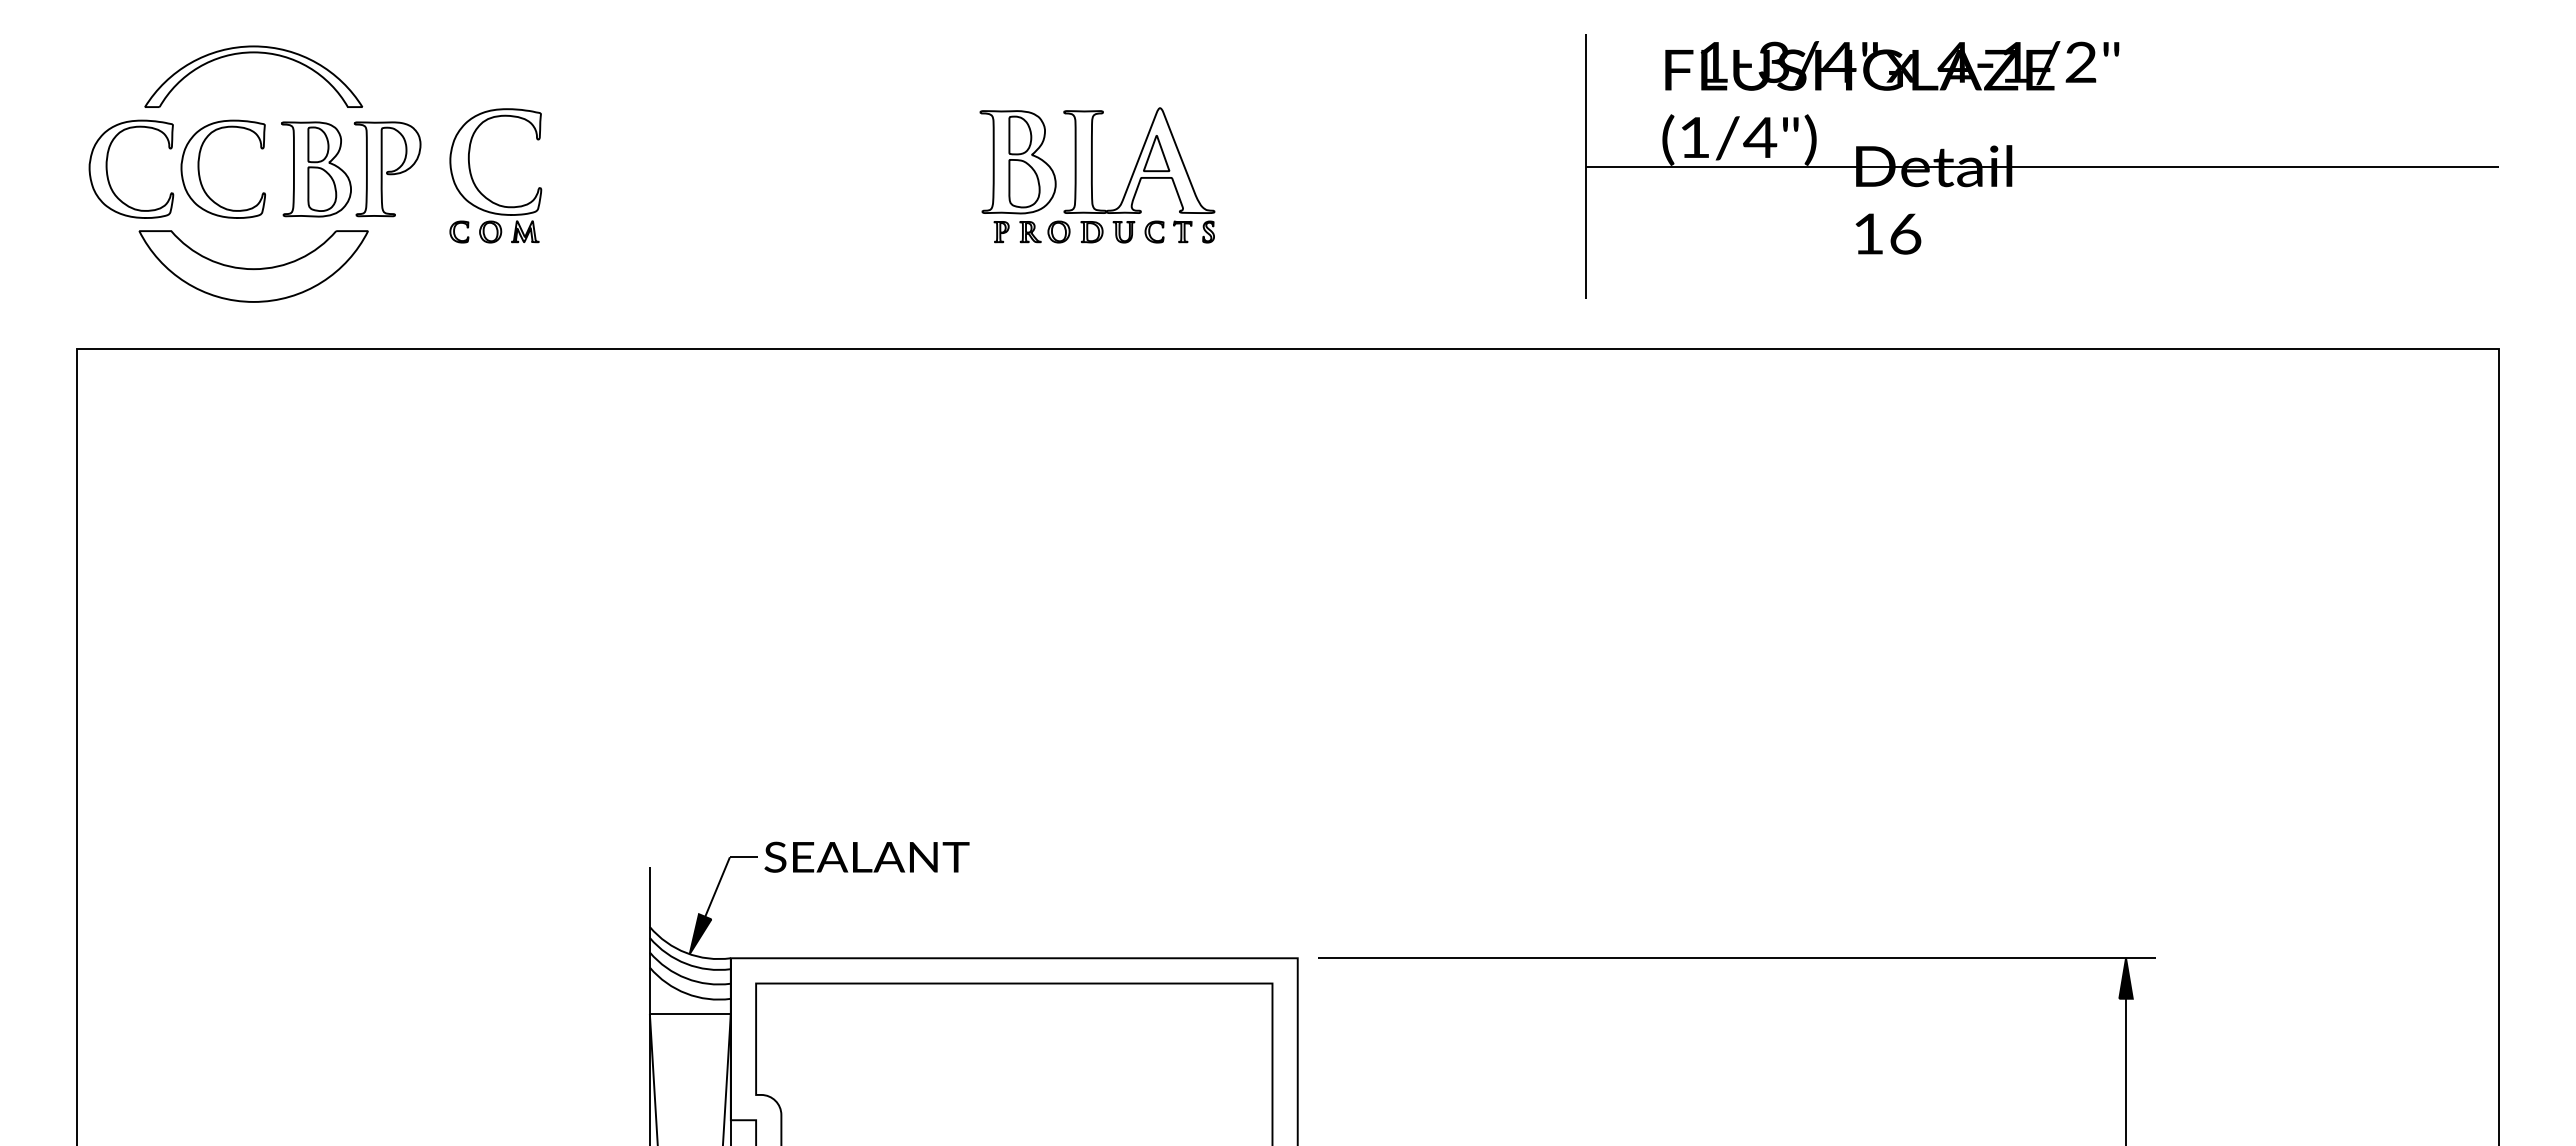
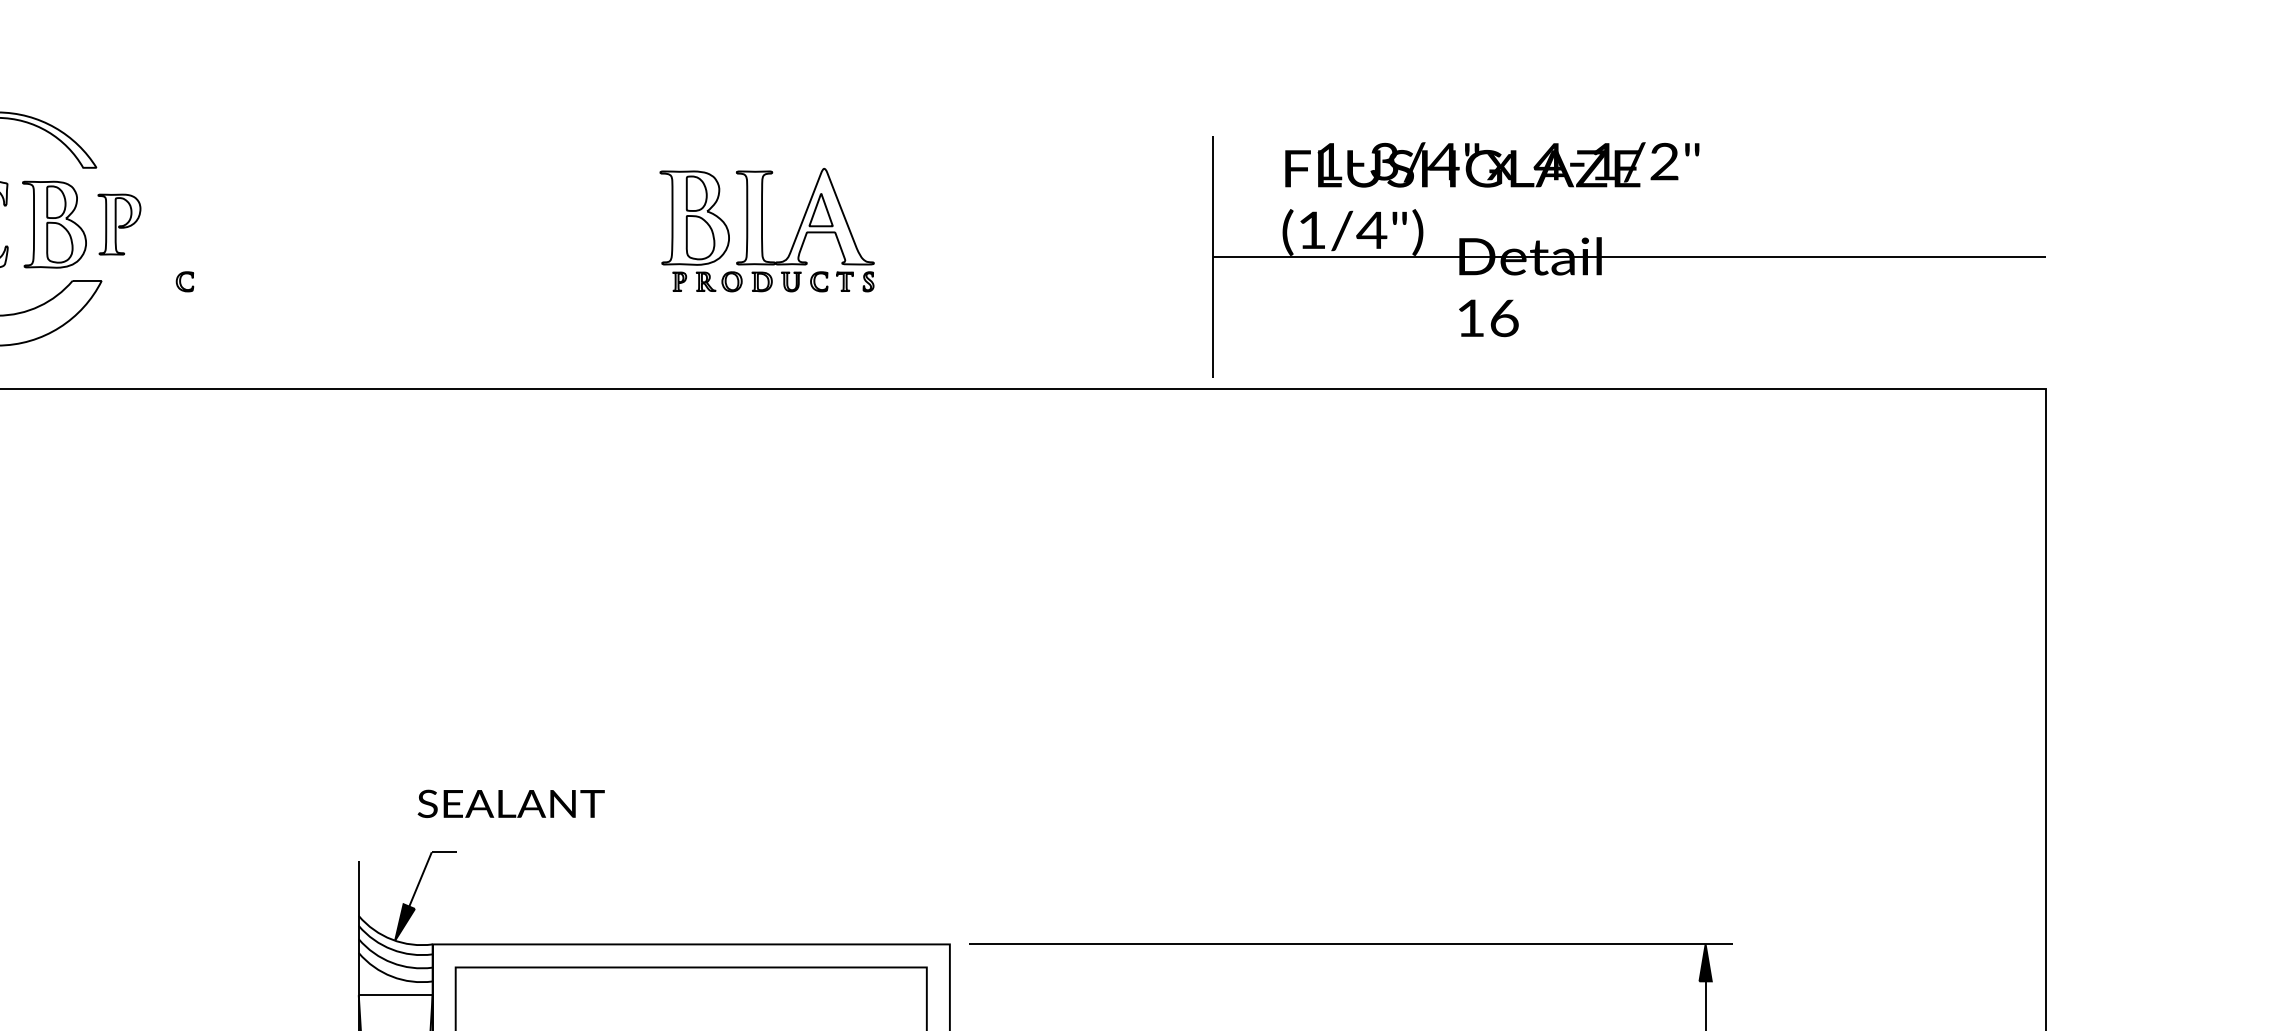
part: (2041, 166) -> (1628, 256), moved
part: (387, 169) -> (119, 224), size x0.7
part: (478, 188) -> (202, 242), removed
text: (866, 856) -> (510, 803), moved

